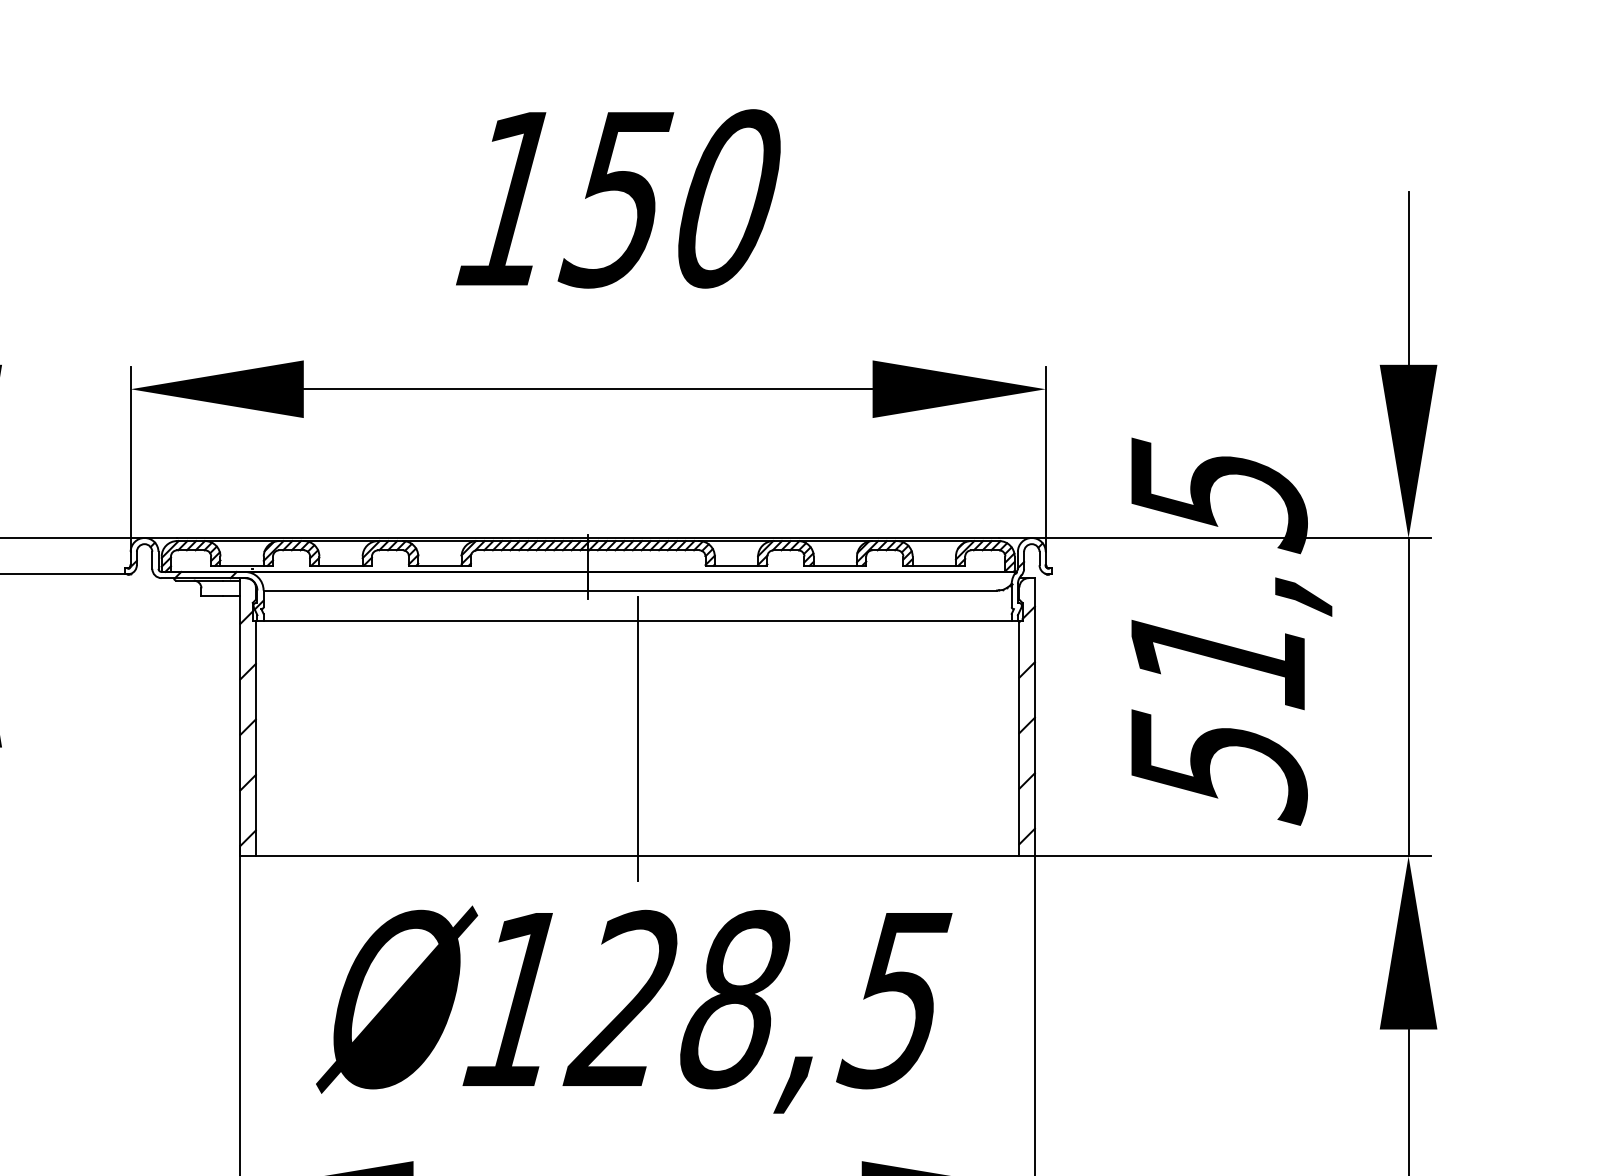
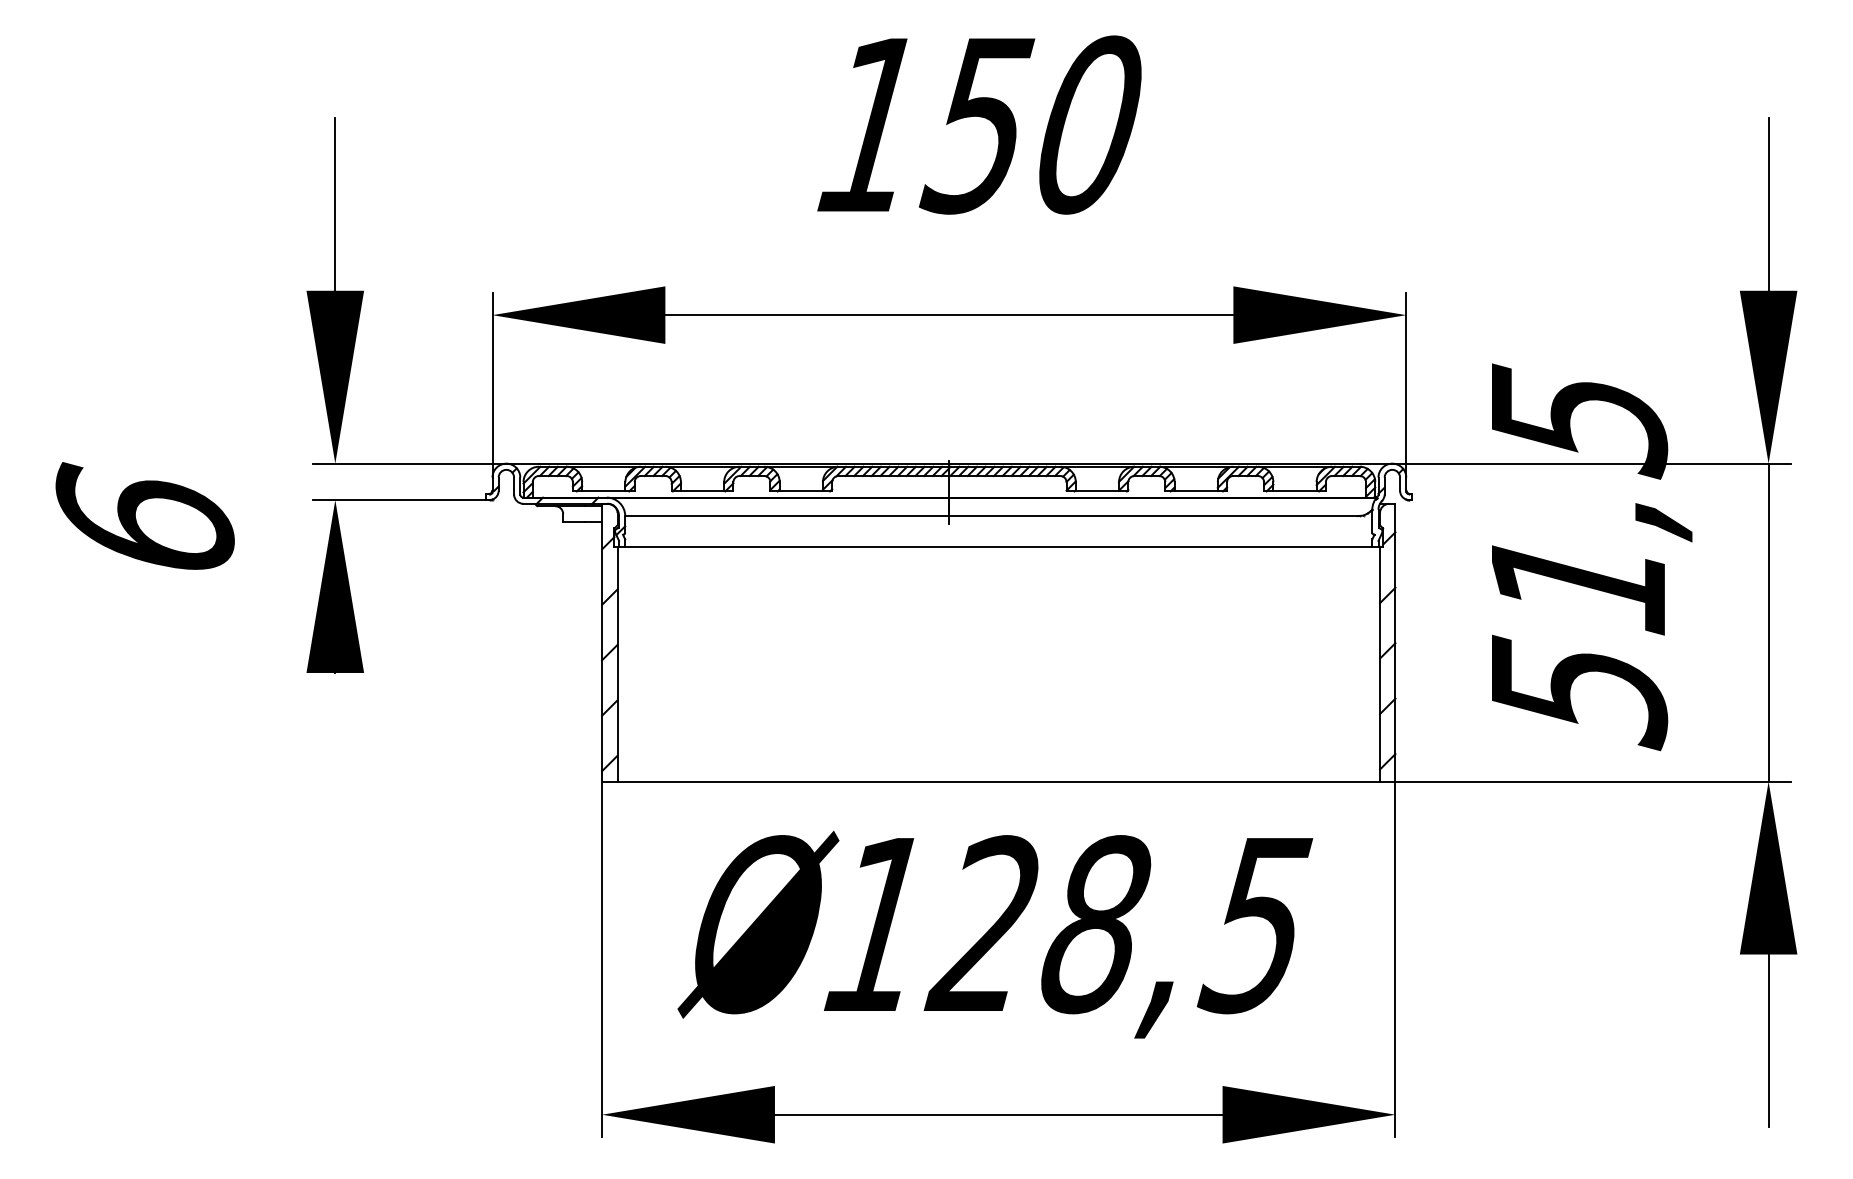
line: (637, 739) -> (998, 664), removed

